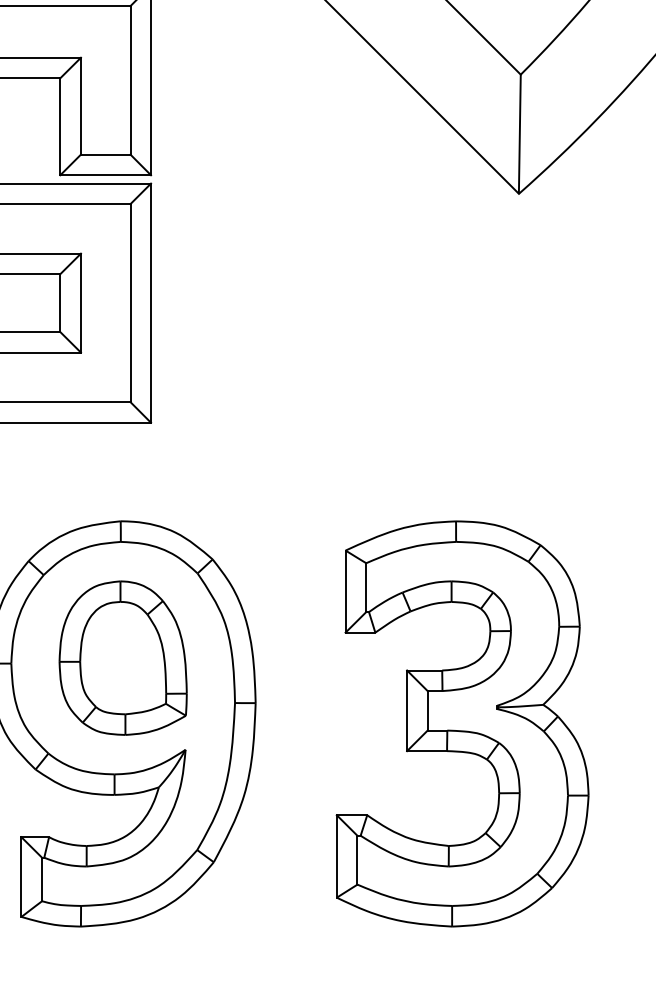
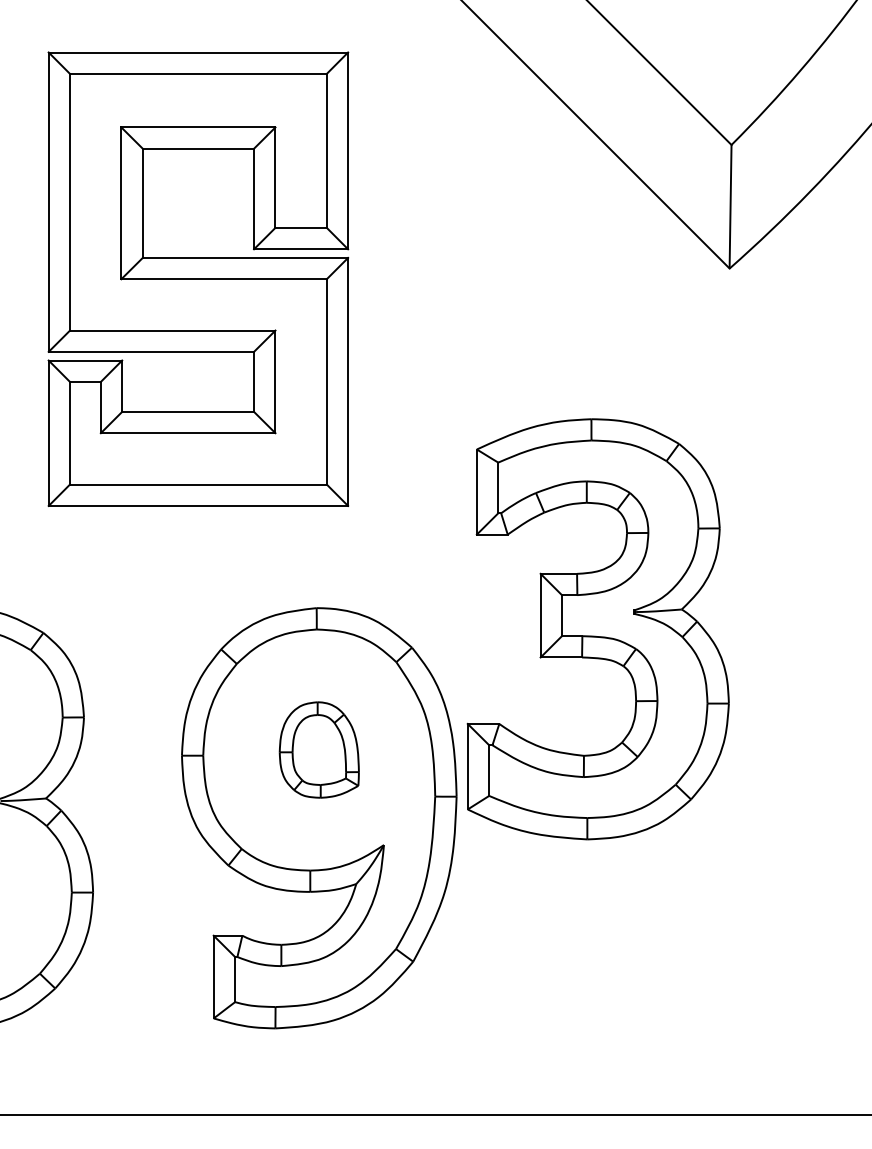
part: (123, 657) -> (319, 749), size x0.6
part: (461, 724) -> (597, 629), moved

